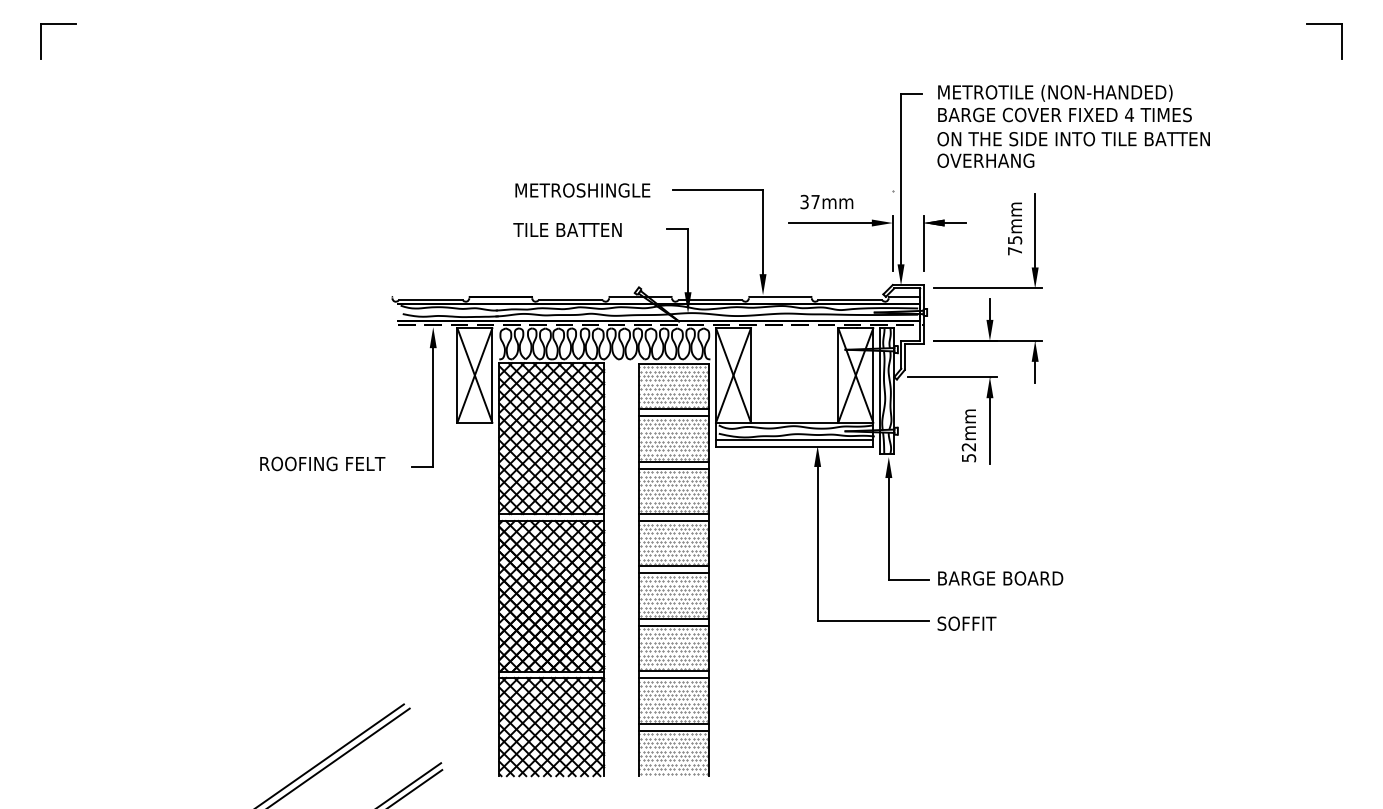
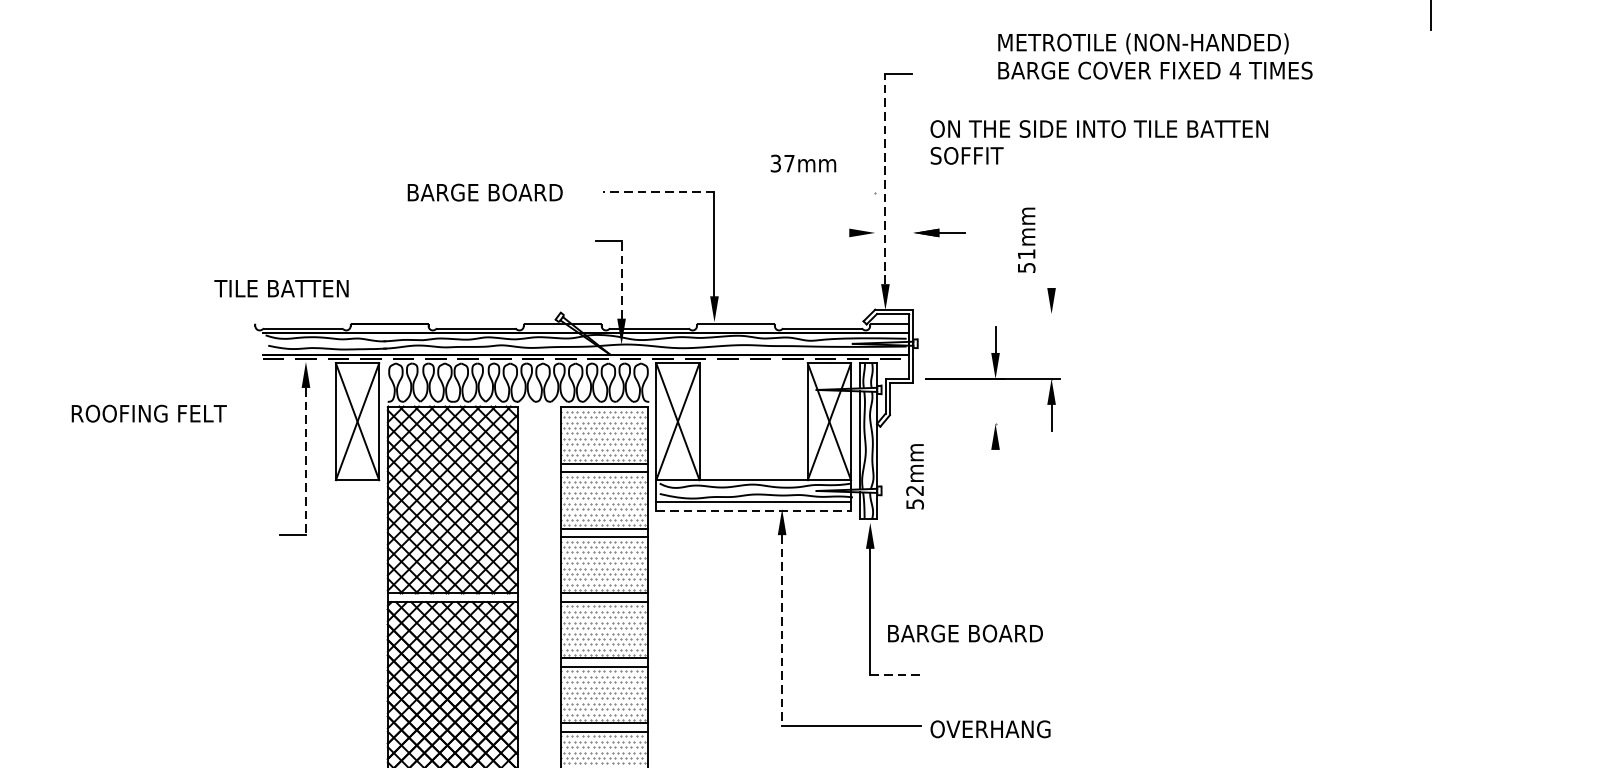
text: (1064, 103) -> (1154, 56), moved
text: (985, 160) -> (990, 155), OVERHANG -> SOFFIT
line: (901, 179) -> (886, 179), solid -> dashed
text: (583, 190) -> (492, 192), METROSHINGLE -> BARGE BOARD
line: (717, 190) -> (658, 192), solid -> dashed
text: (826, 201) -> (803, 162), moved
line: (829, 223) -> (796, 233), removed
text: (567, 229) -> (281, 288), moved
line: (1035, 230) -> (1051, 242), removed
line: (892, 242) -> (874, 257), removed
line: (923, 242) -> (913, 257), removed
text: (1015, 245) -> (1027, 260), 75mm -> 51mm
line: (688, 260) -> (622, 279), solid -> dashed
line: (988, 288) -> (993, 314), removed
line: (952, 377) -> (949, 424), removed
line: (433, 408) -> (306, 462), solid -> dashed
line: (989, 430) -> (995, 489), removed
text: (968, 435) -> (914, 476), moved
line: (794, 447) -> (753, 511), solid -> dashed
text: (322, 463) -> (148, 413), moved
line: (817, 543) -> (781, 629), solid -> dashed
text: (1000, 578) -> (965, 633), moved
line: (909, 579) -> (895, 674), solid -> dashed
text: (985, 623) -> (990, 729), SOFFIT -> OVERHANG

